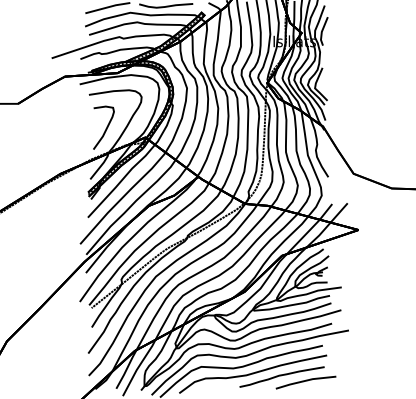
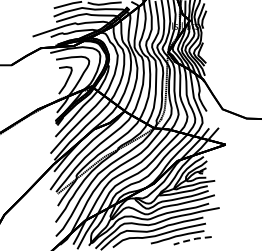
line: (305, 380) -> (192, 239), solid -> dashed

